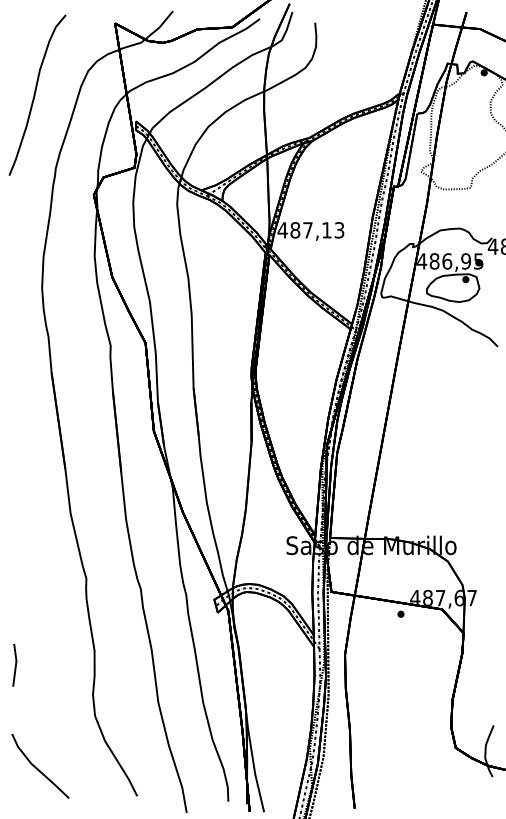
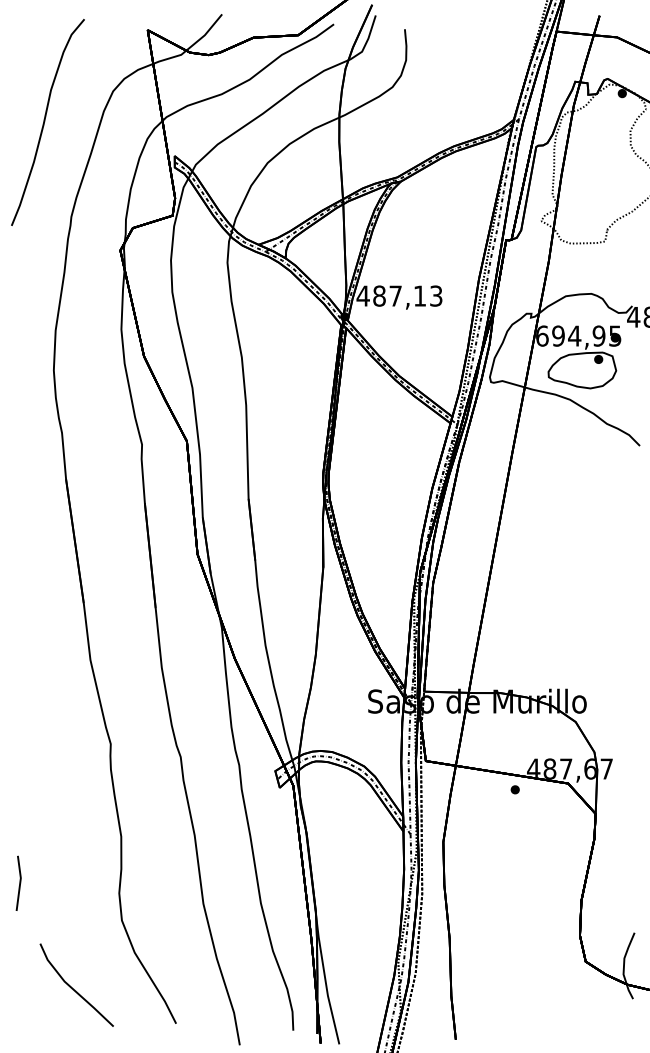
text: (434, 260) -> (558, 335), 486,95 -> 694,95
line: (15, 664) -> (19, 882), moved
line: (37, 768) -> (72, 987), moved

